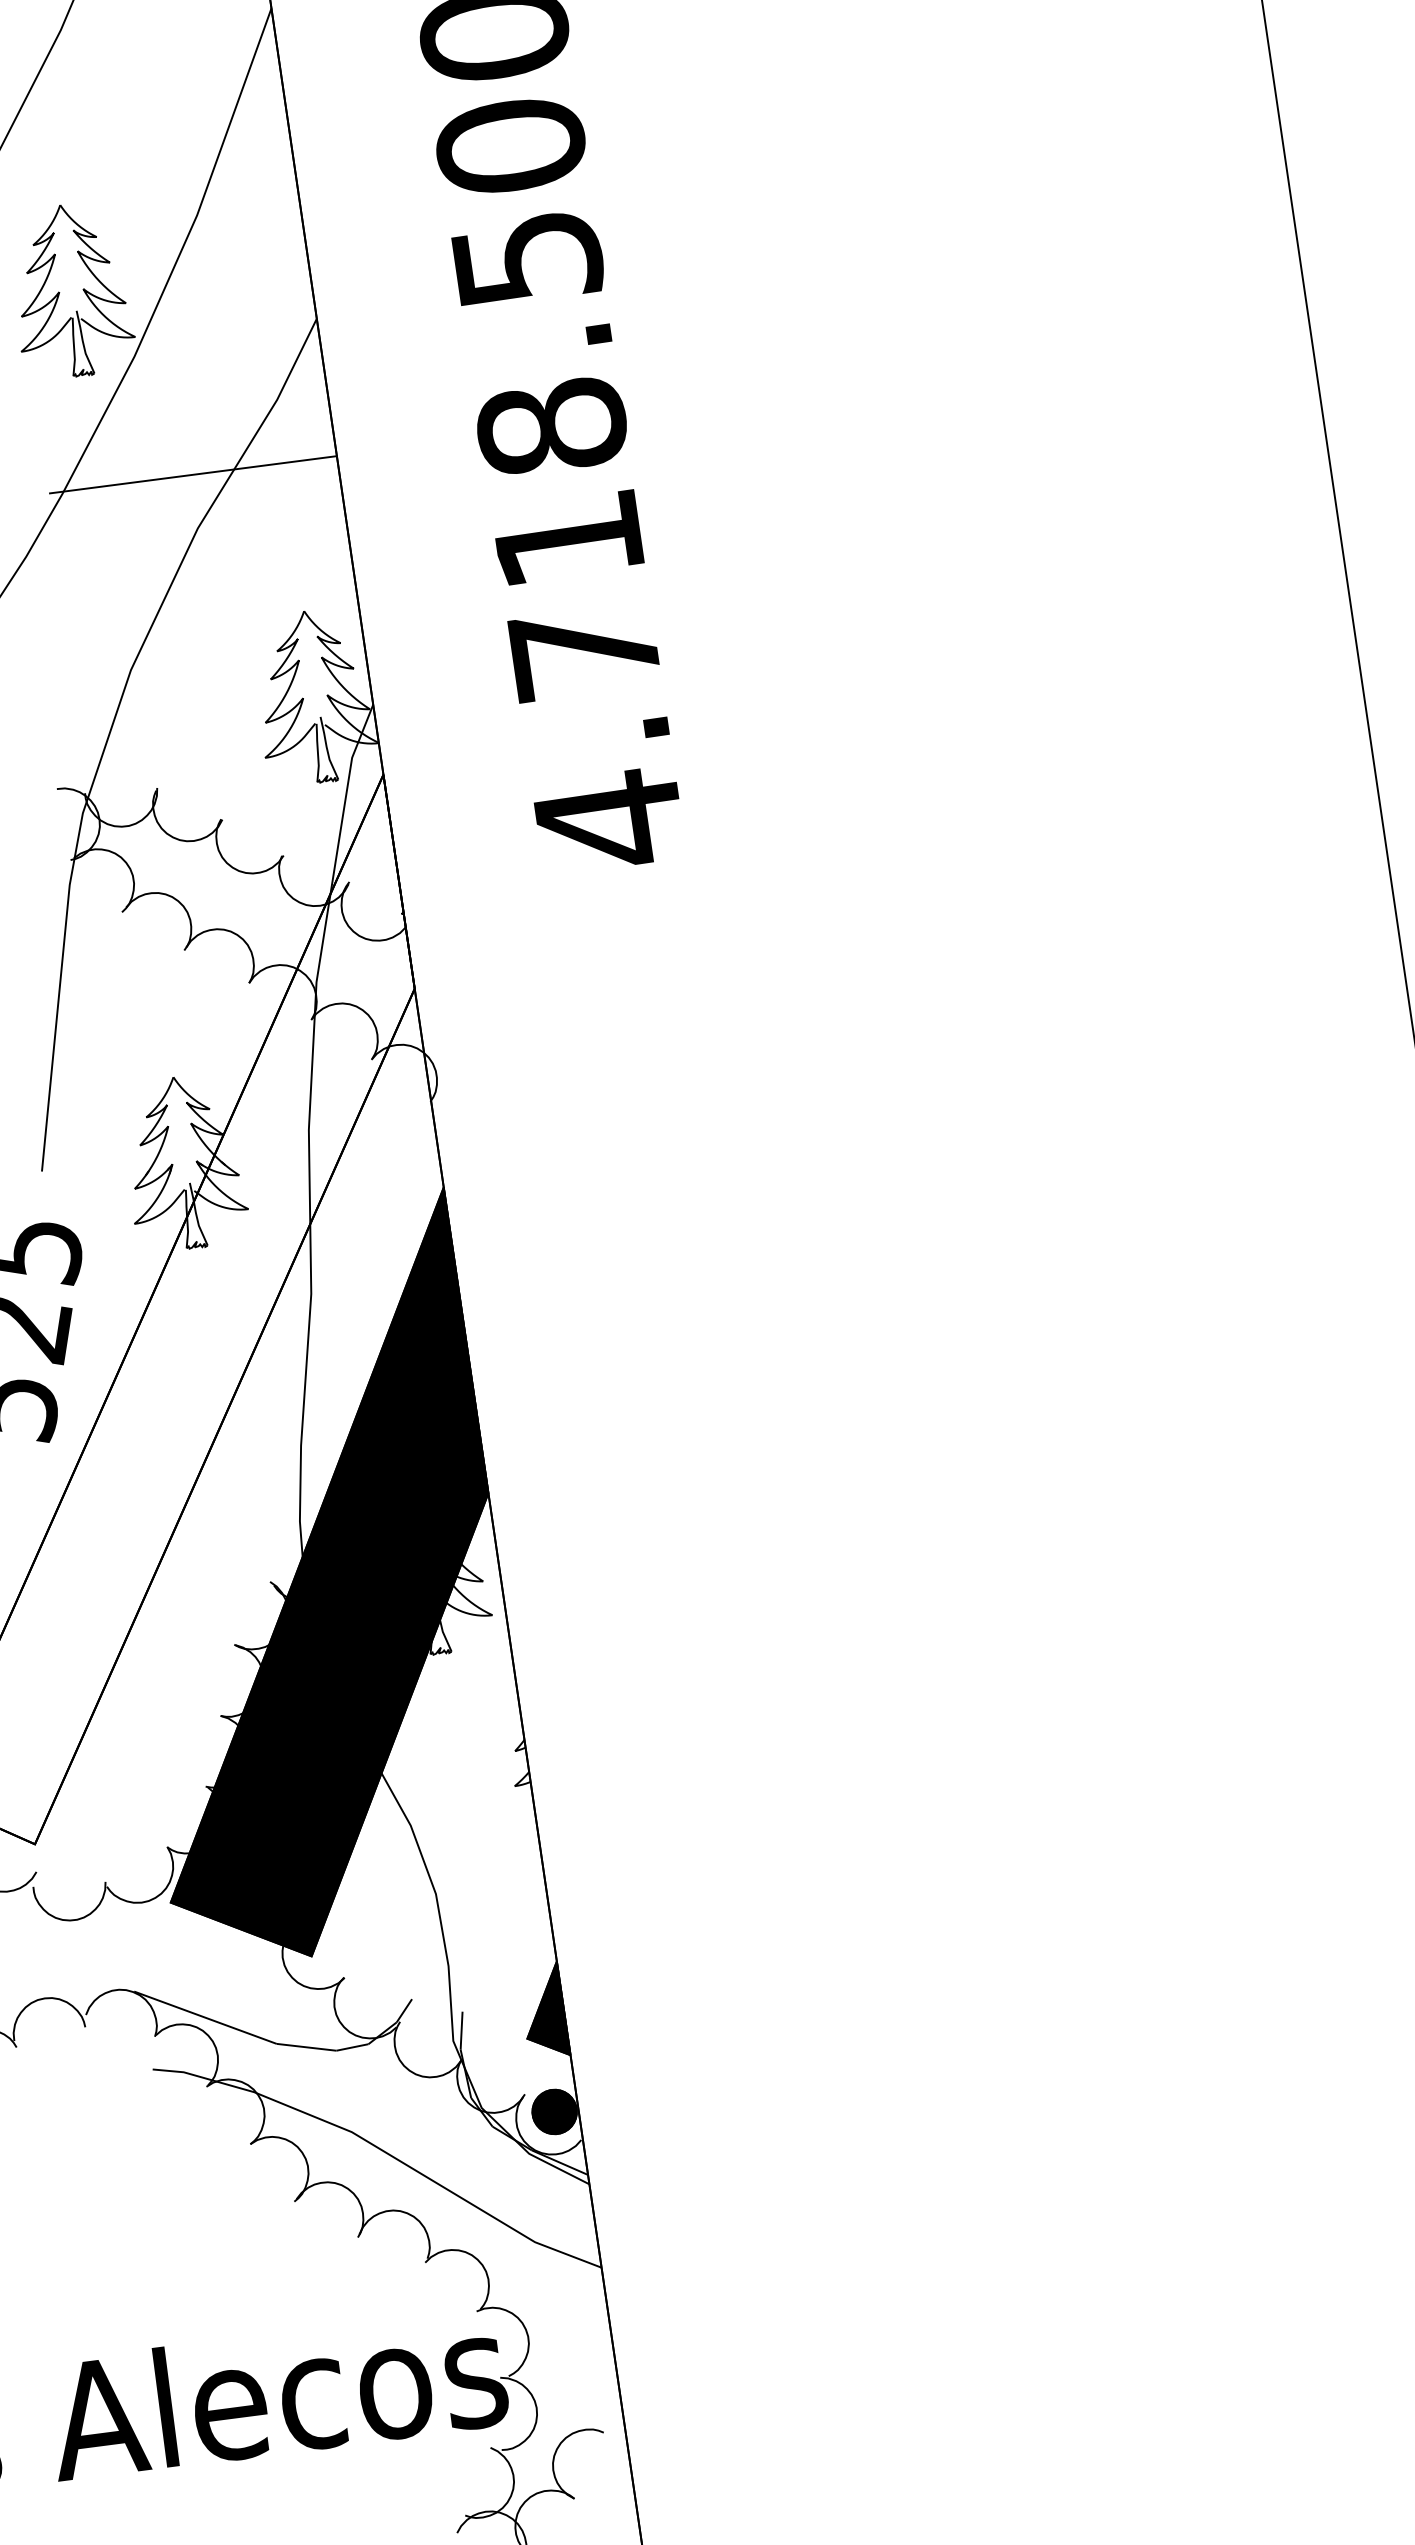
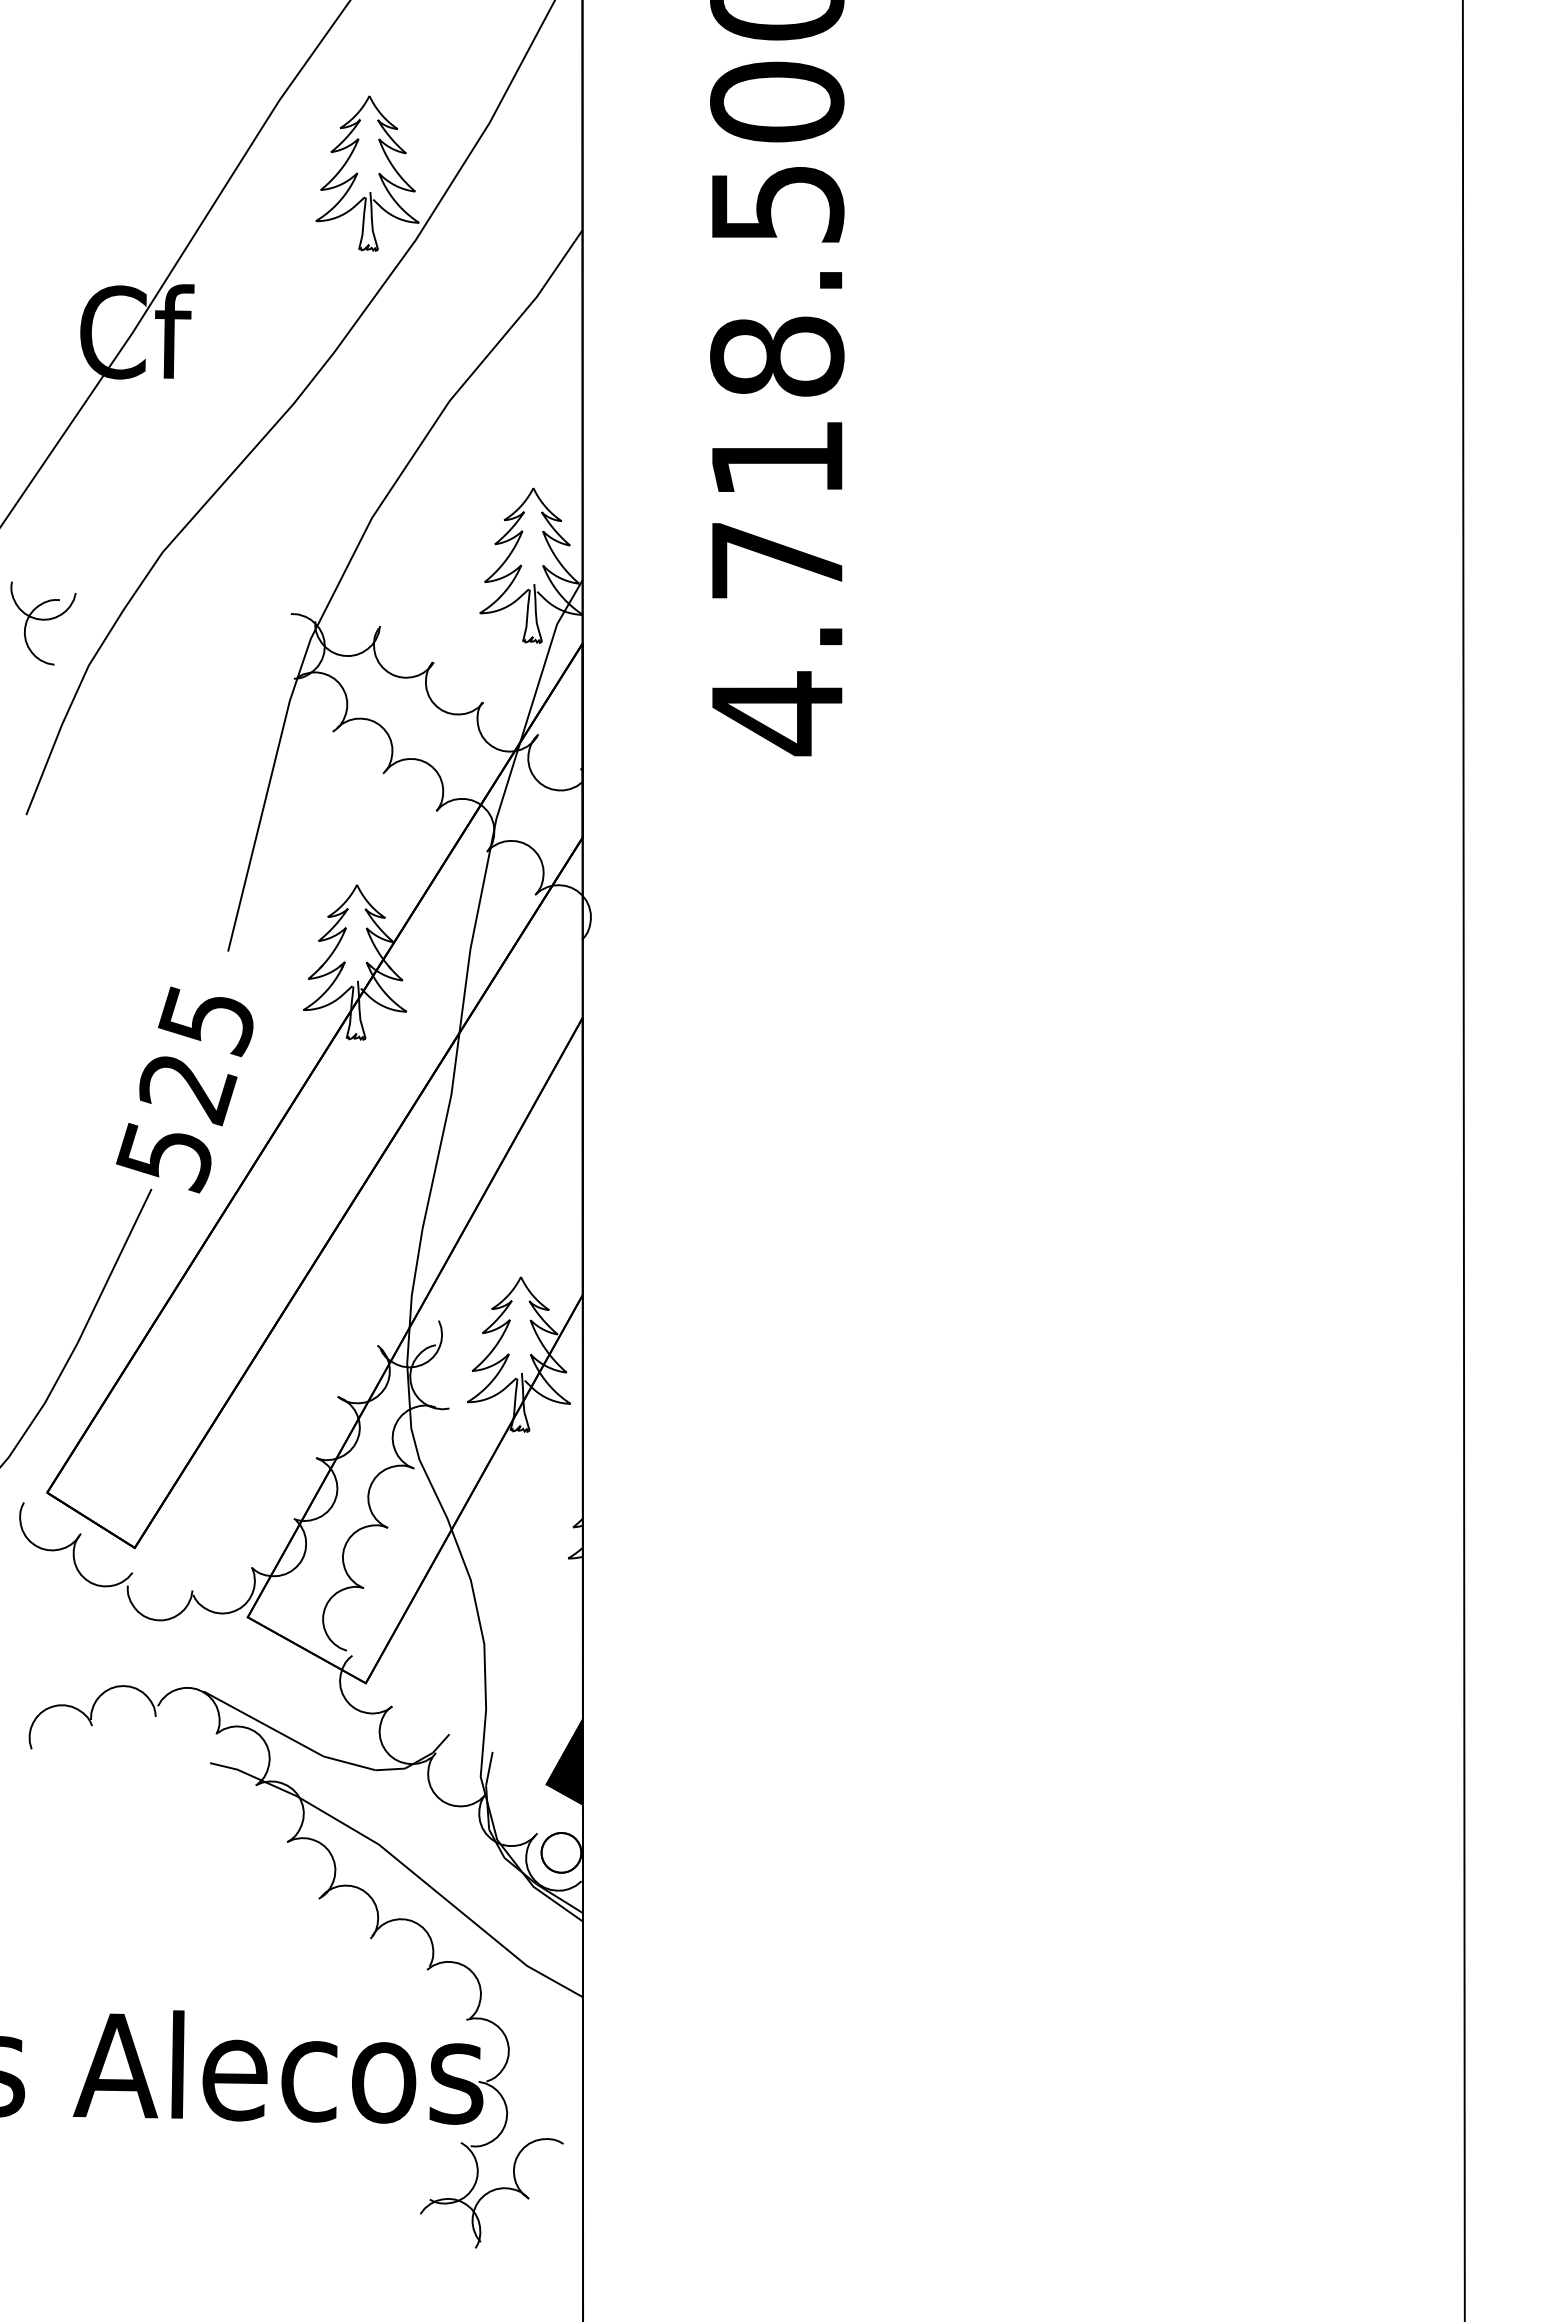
line: (193, 474) -> (452, 352), removed
fill: (311, 1581) -> (414, 1350), removed
fill: (554, 2111) -> (561, 1852), removed

